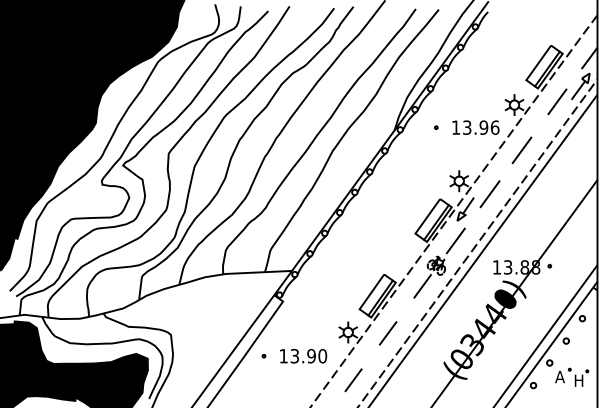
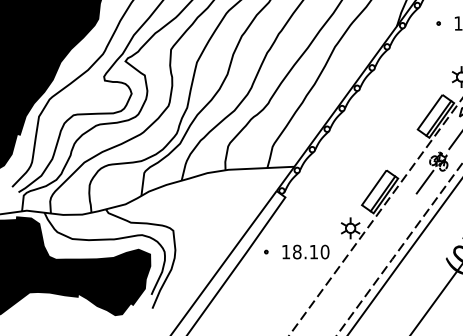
line: (388, 333) -> (390, 229), removed
text: (302, 356) -> (304, 252), 13.90 -> 18.10
line: (353, 380) -> (355, 276), removed

